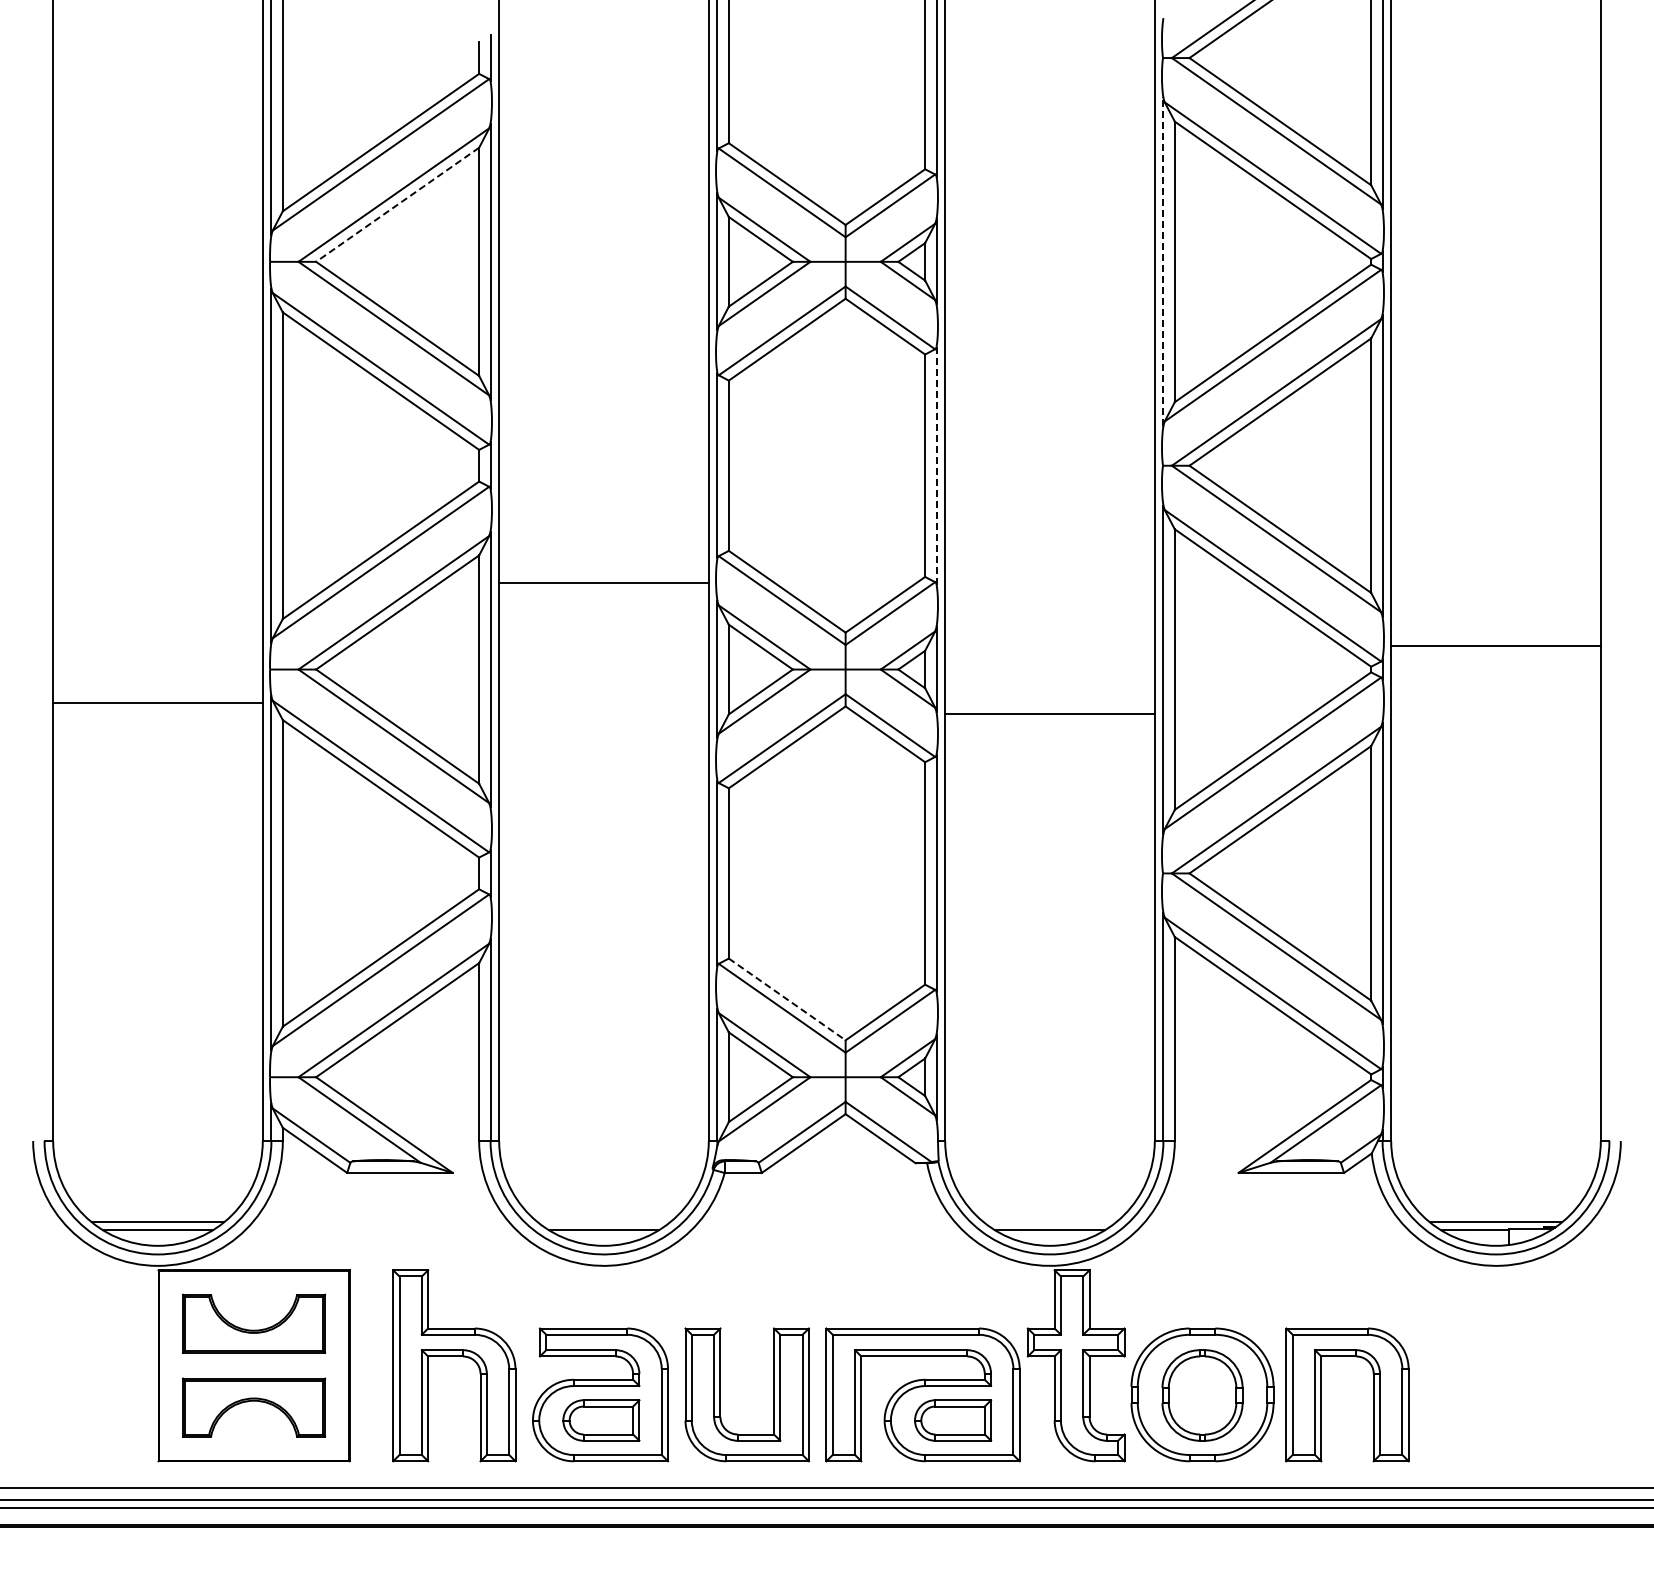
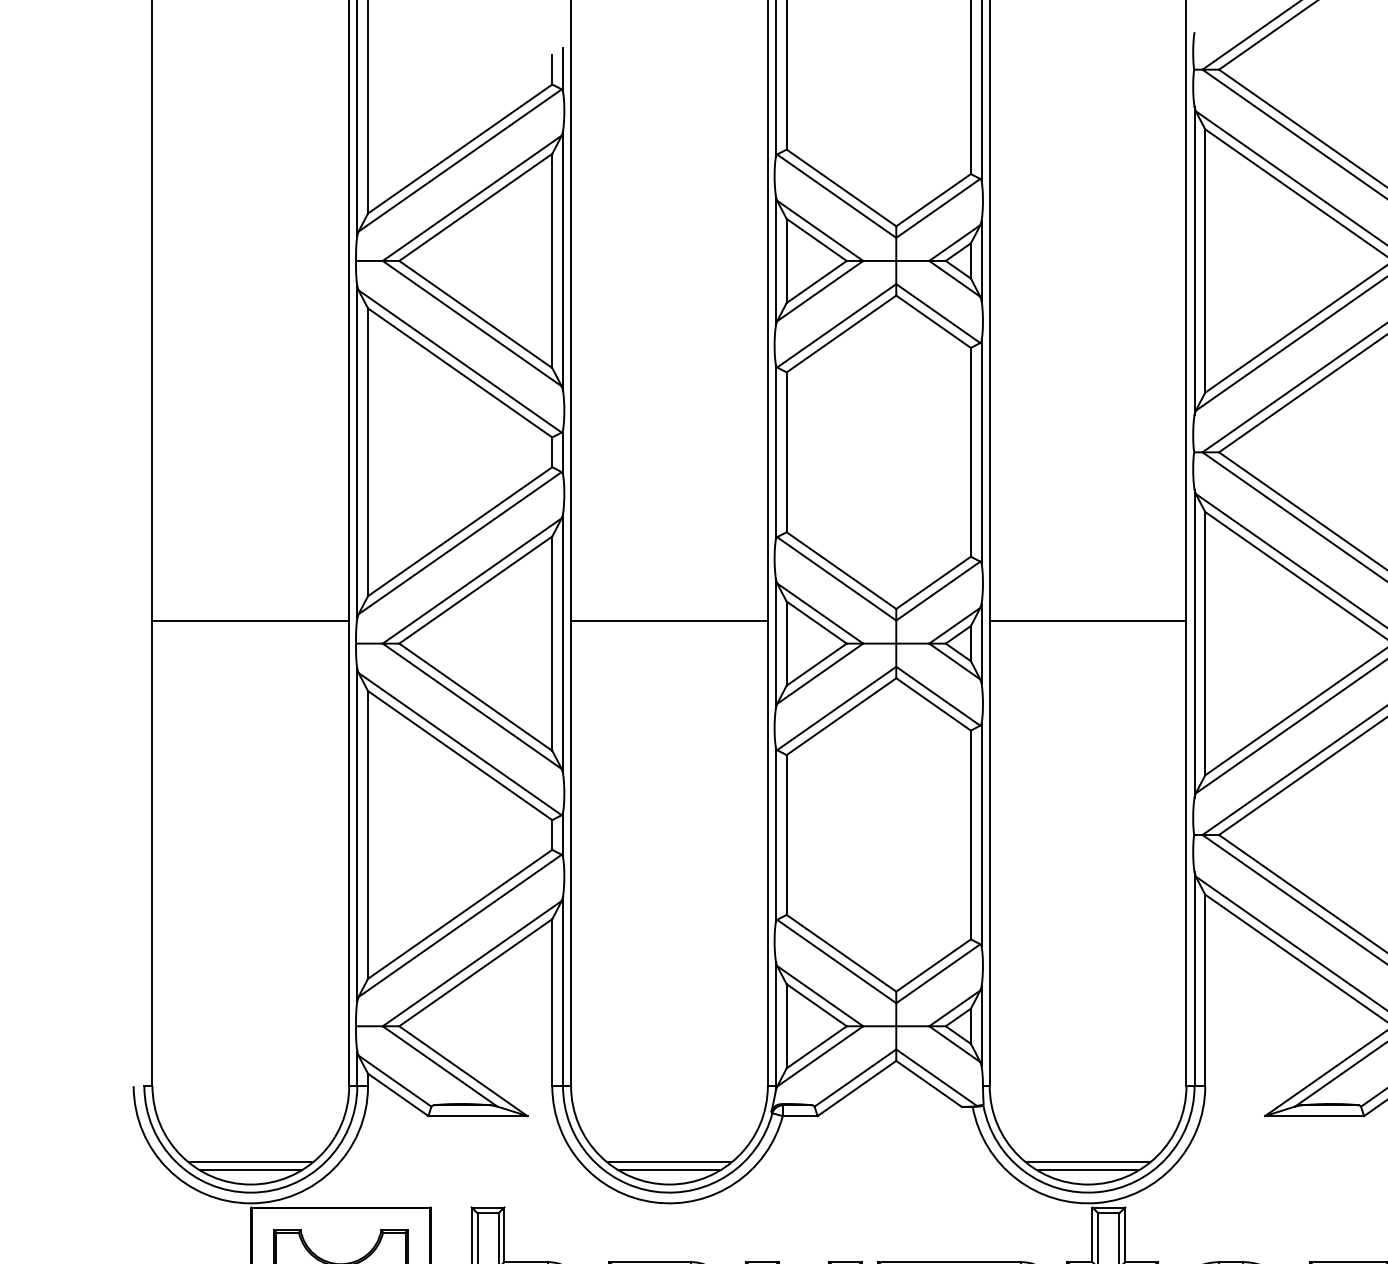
line: (397, 204) -> (475, 207), dashed -> solid
line: (1163, 261) -> (1194, 260), dashed -> solid
line: (936, 465) -> (981, 452), dashed -> solid
line: (603, 582) -> (669, 621), moved
line: (157, 702) -> (250, 621), moved
line: (1049, 713) -> (1087, 621), moved
line: (787, 999) -> (841, 953), dashed -> solid
line: (603, 1222) -> (669, 1162), added
line: (1049, 1222) -> (1087, 1162), added

